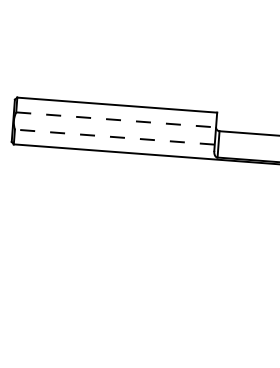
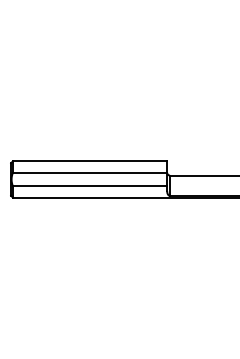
line: (116, 119) -> (90, 172), dashed -> solid
line: (114, 137) -> (89, 186), dashed -> solid

